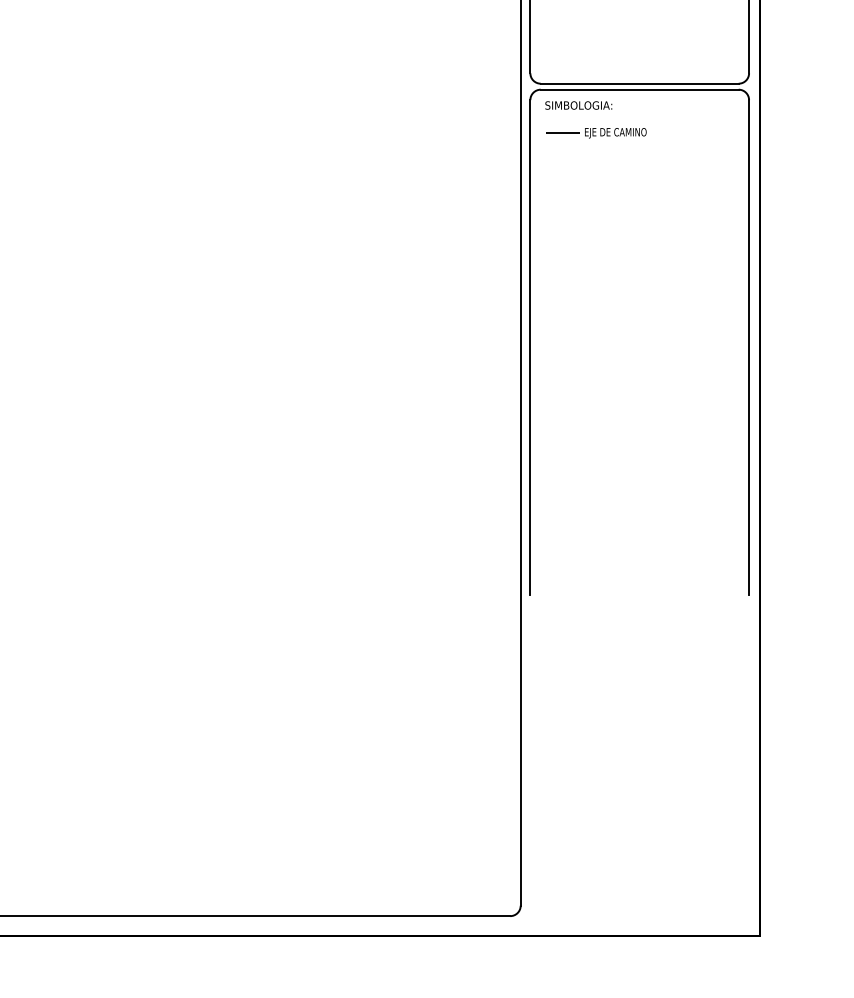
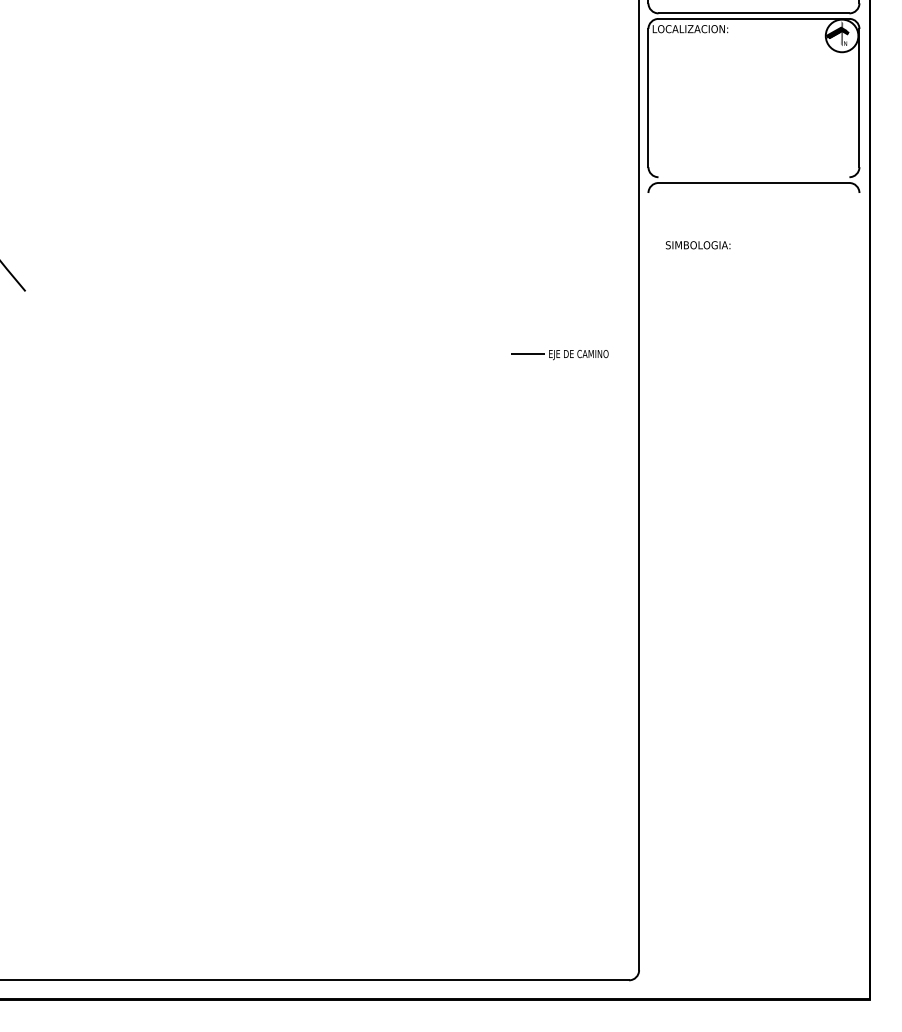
line: (639, 83) -> (753, 177), removed
text: (578, 105) -> (697, 245), moved
part: (595, 133) -> (559, 355), moved
line: (530, 347) -> (648, 431), removed
line: (749, 347) -> (859, 431), removed

